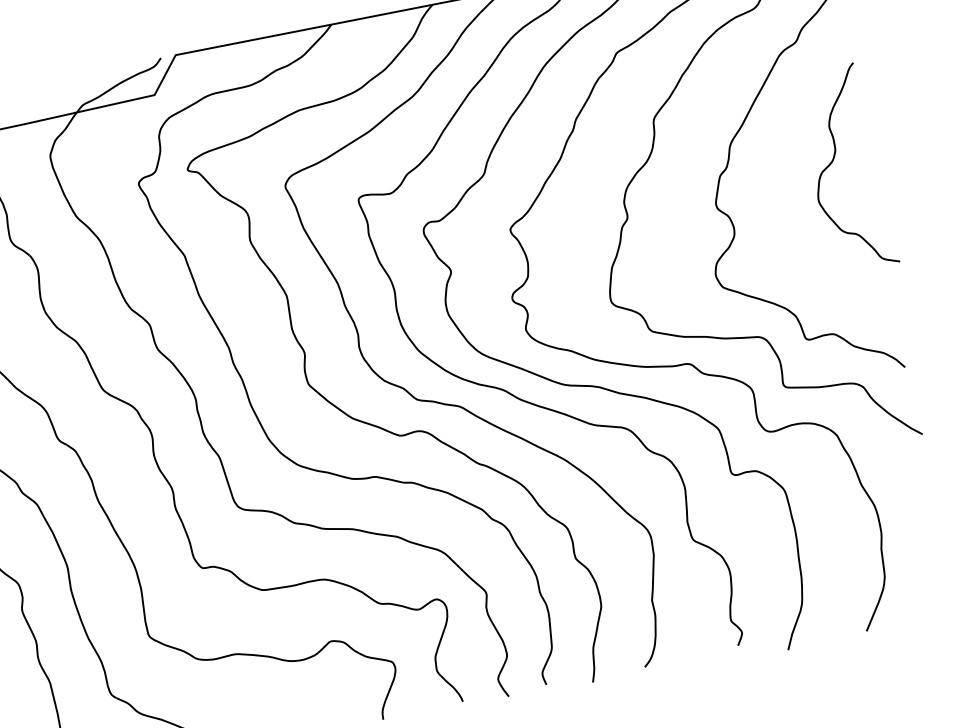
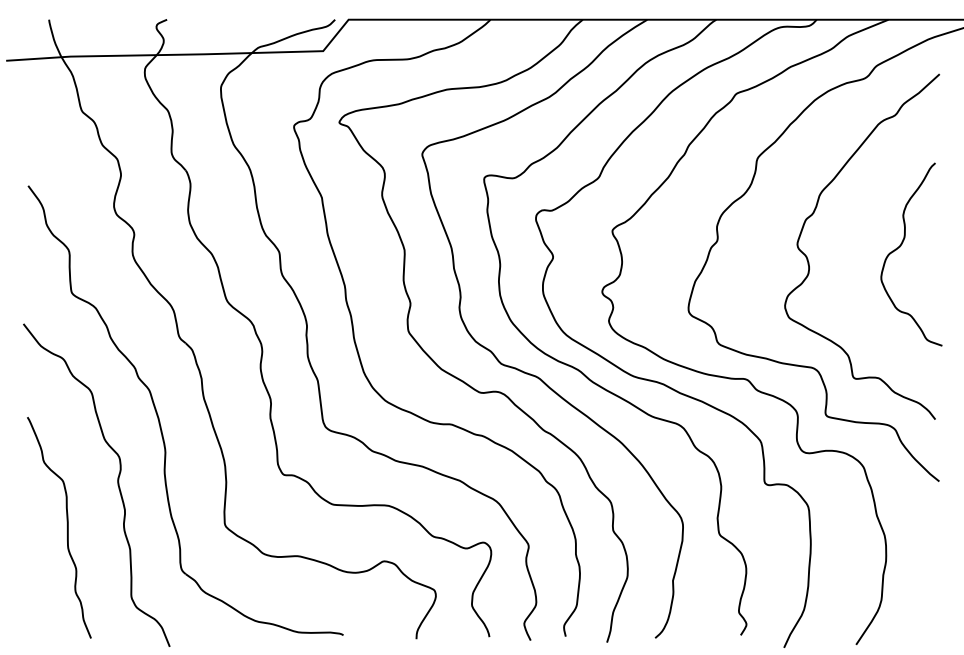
curve: (833, 162) -> (900, 247), moved

